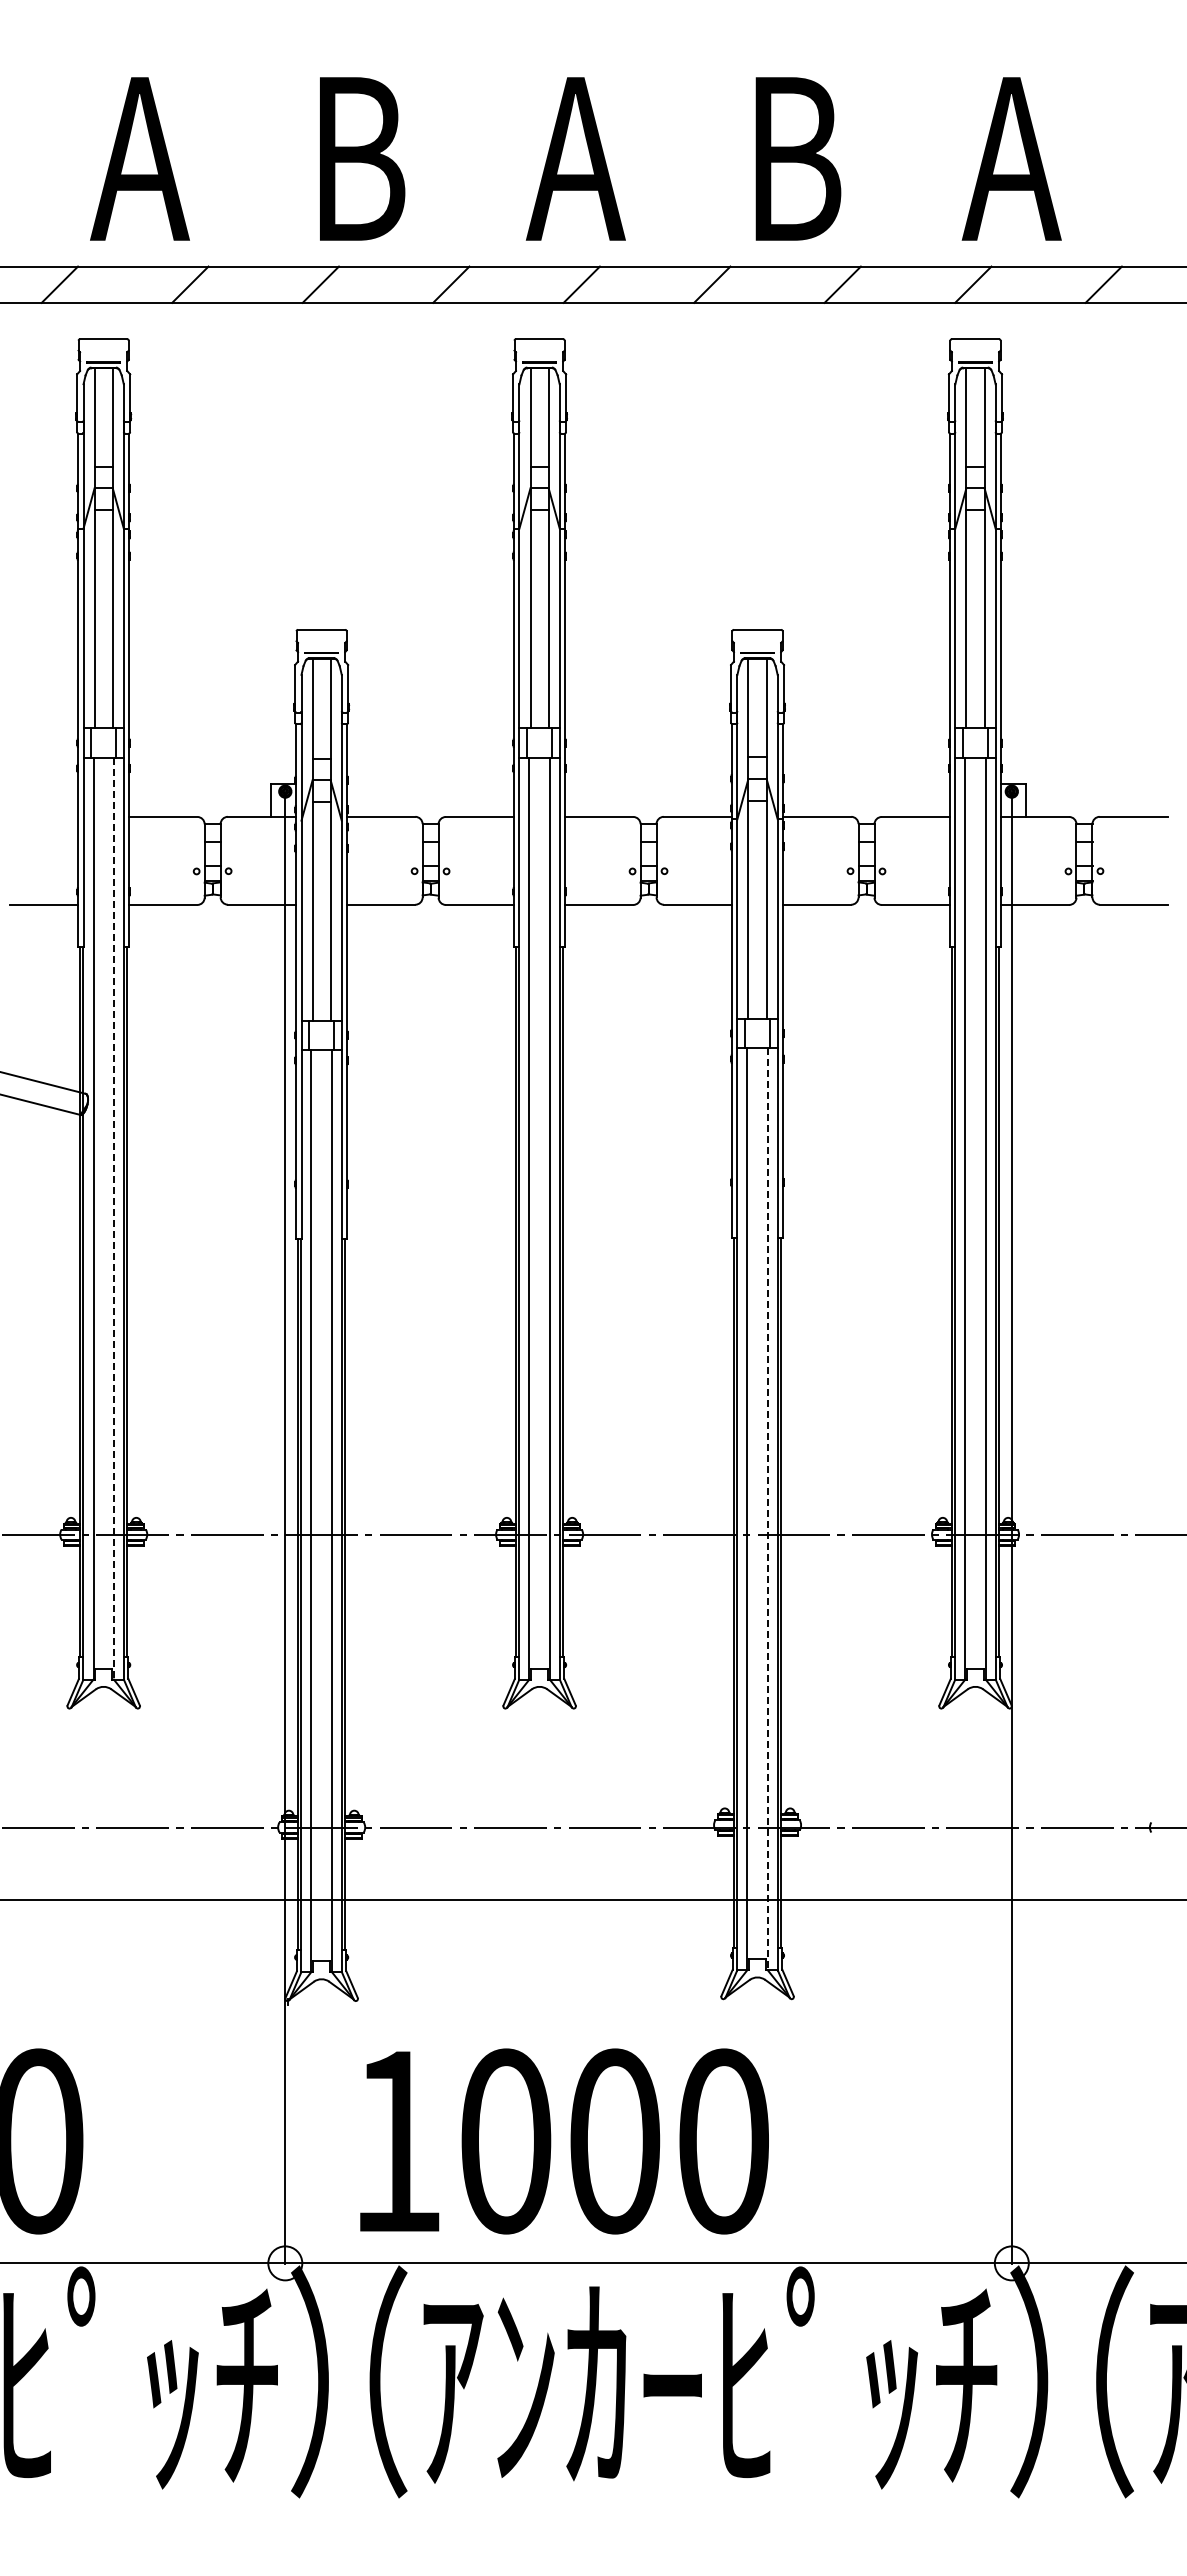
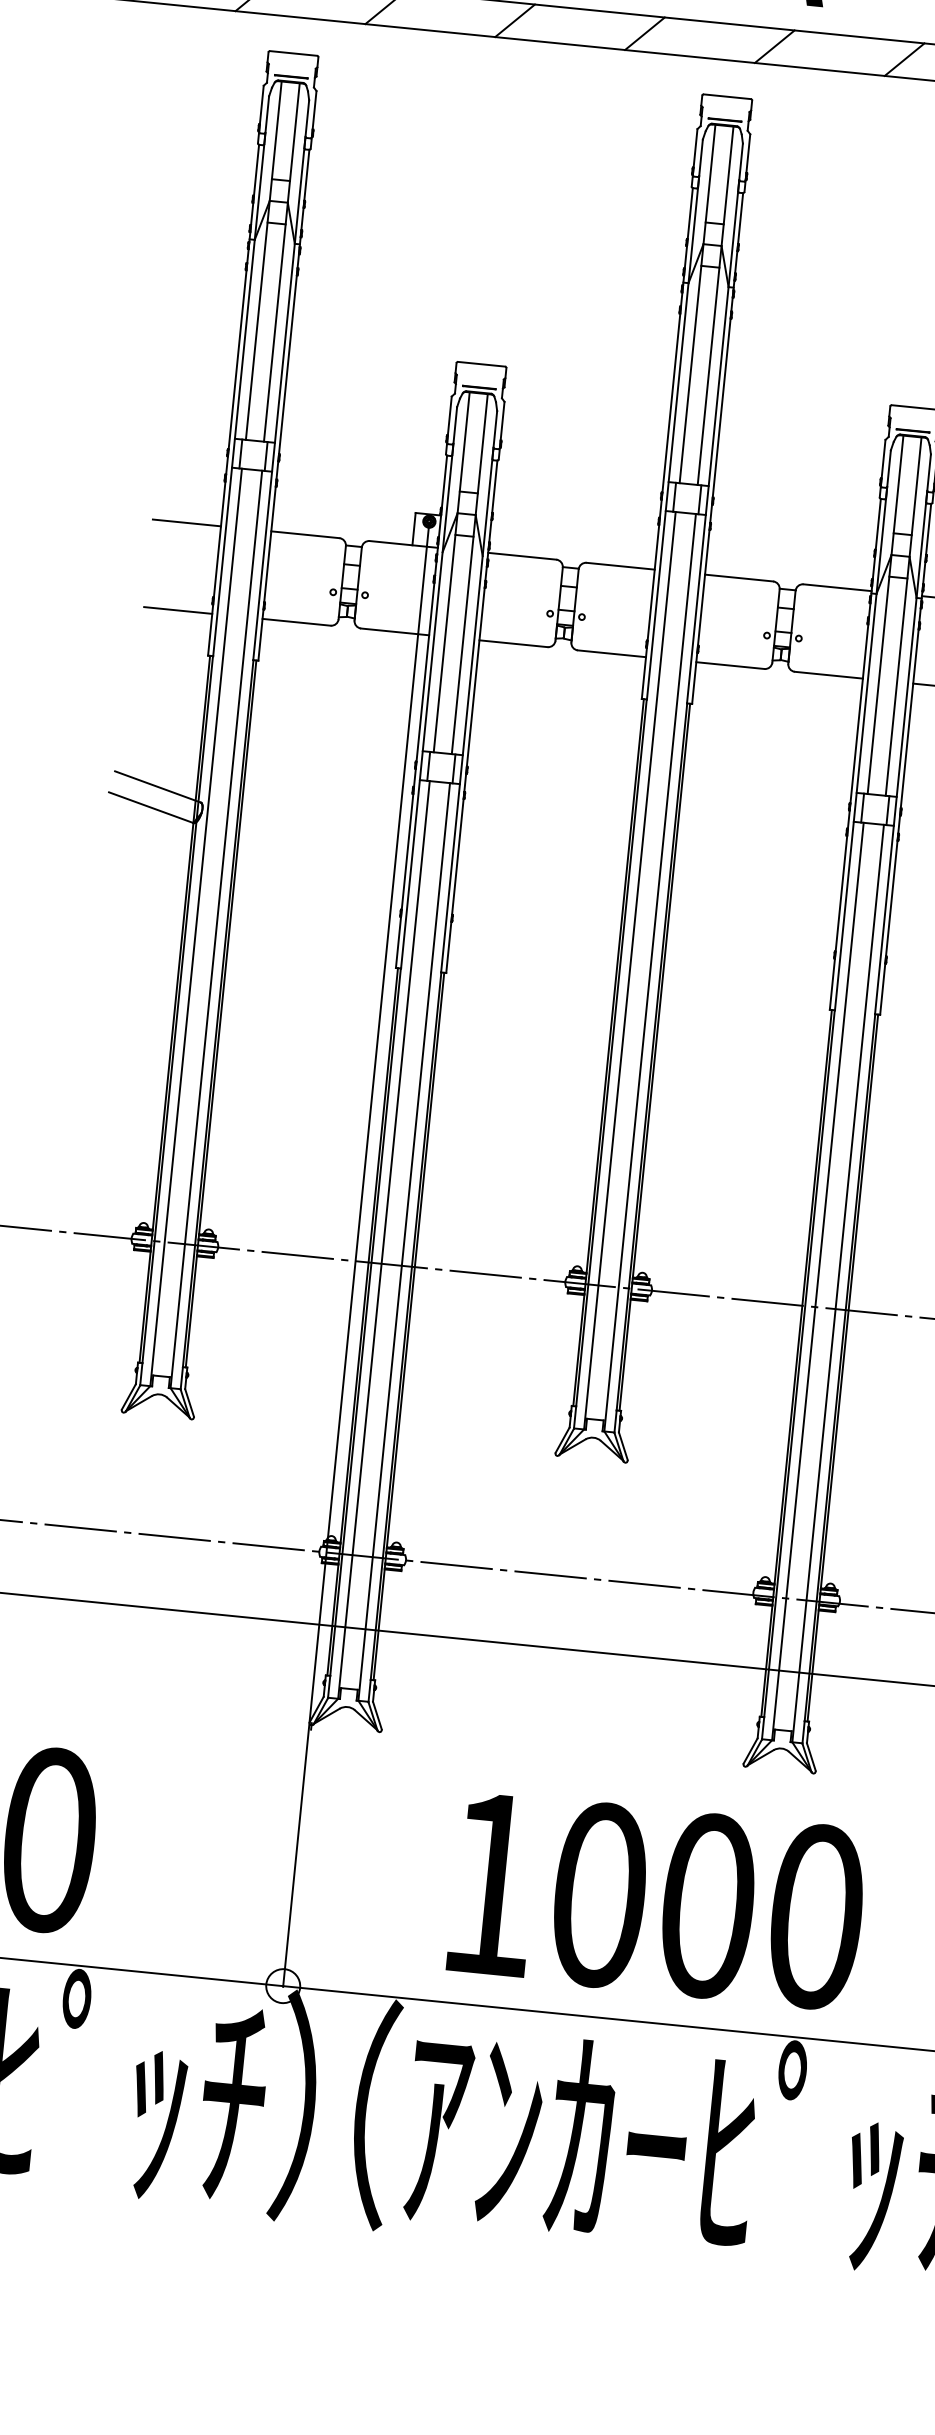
line: (43, 816) -> (186, 522), added
line: (113, 1219) -> (215, 930), dashed -> solid
line: (767, 1509) -> (837, 1283), dashed -> solid
text: (564, 2141) -> (657, 1901), moved

